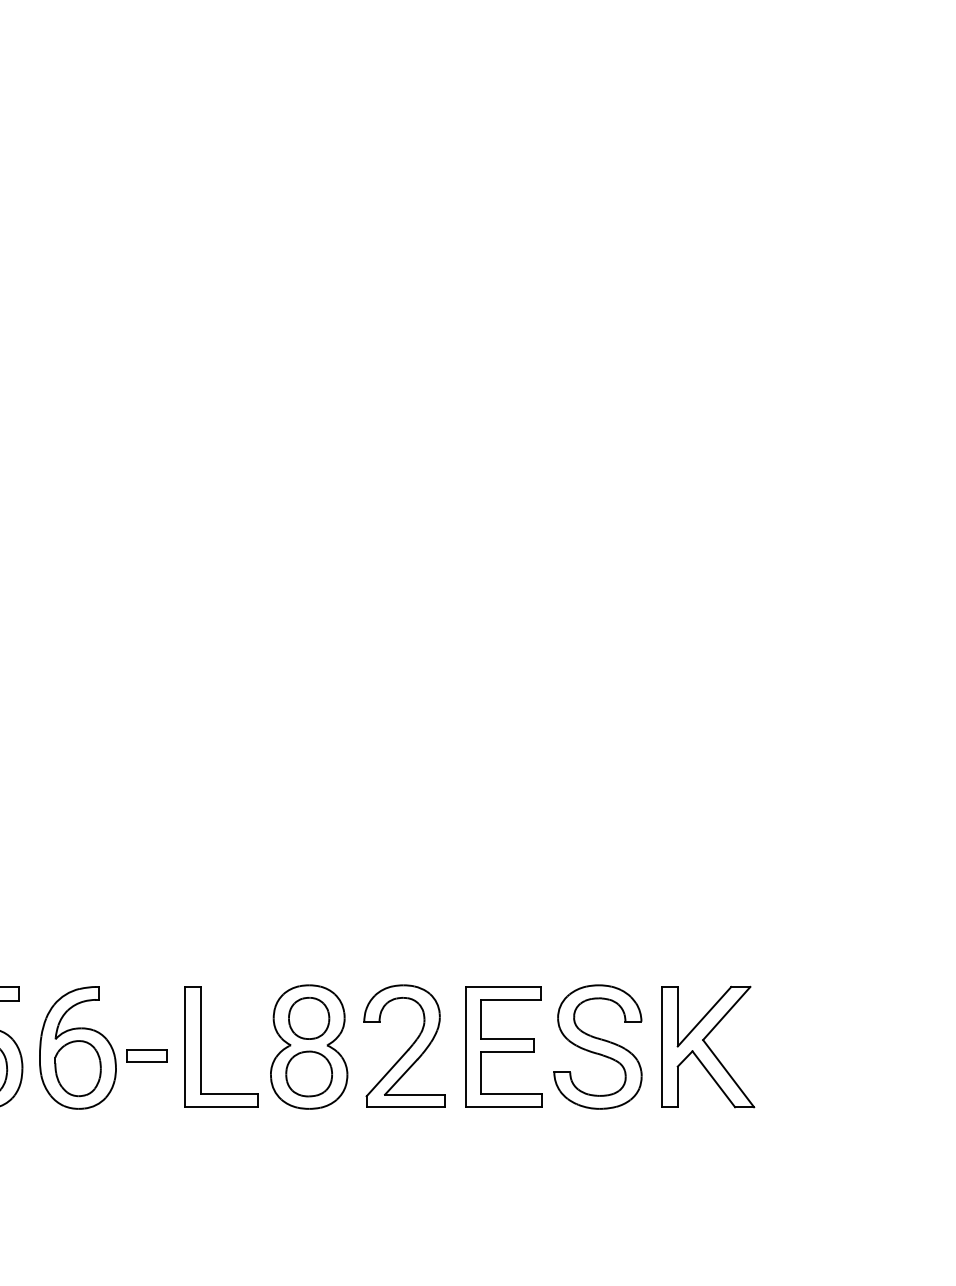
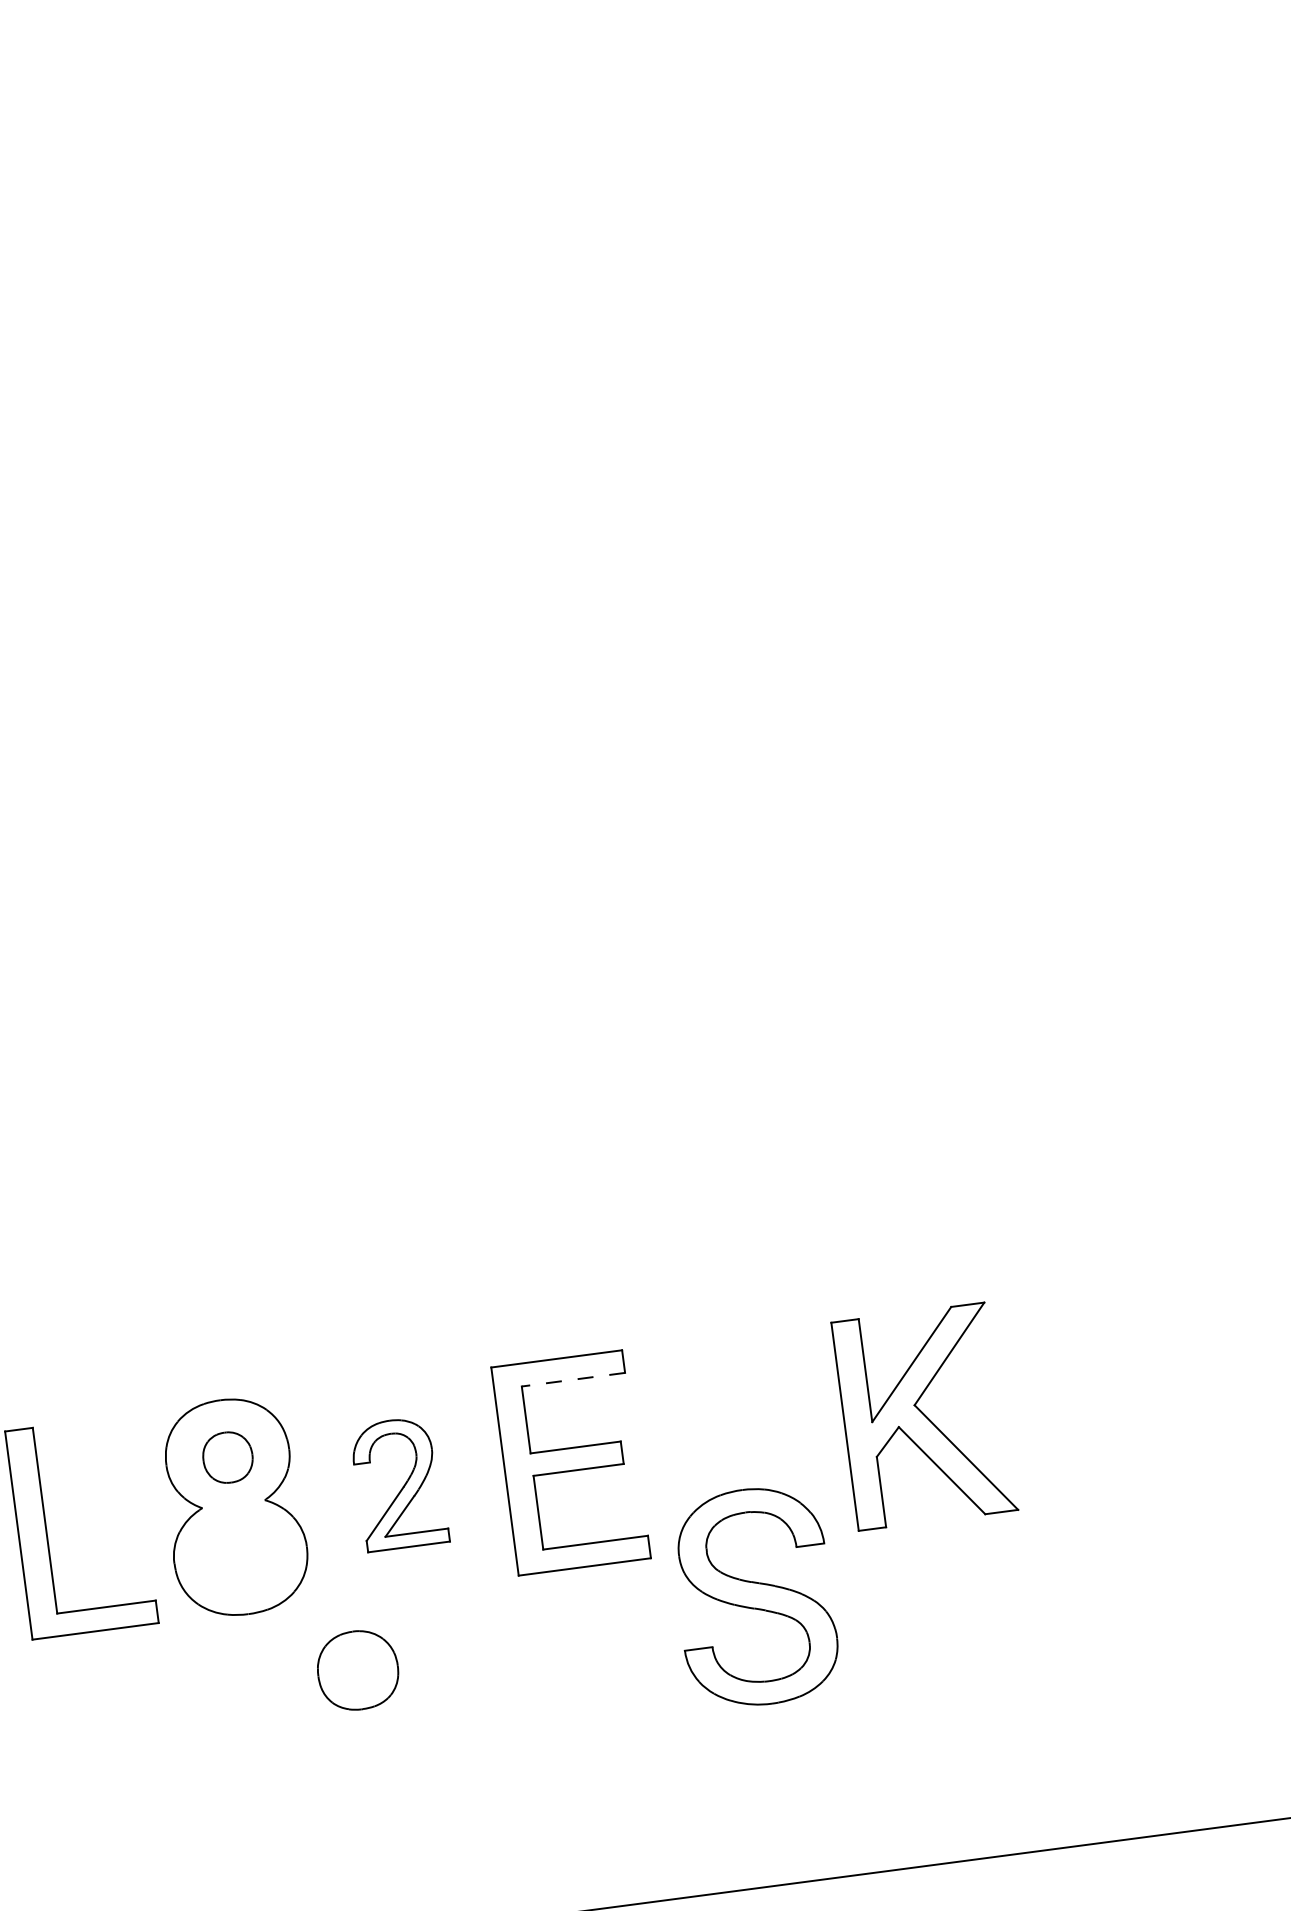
line: (511, 1000) -> (573, 1380), solid -> dashed
part: (309, 1018) -> (228, 1457), size x0.7
part: (404, 1045) -> (398, 1482), size x0.6
part: (597, 1046) -> (753, 1596), moved
part: (308, 1073) -> (356, 1669), moved

